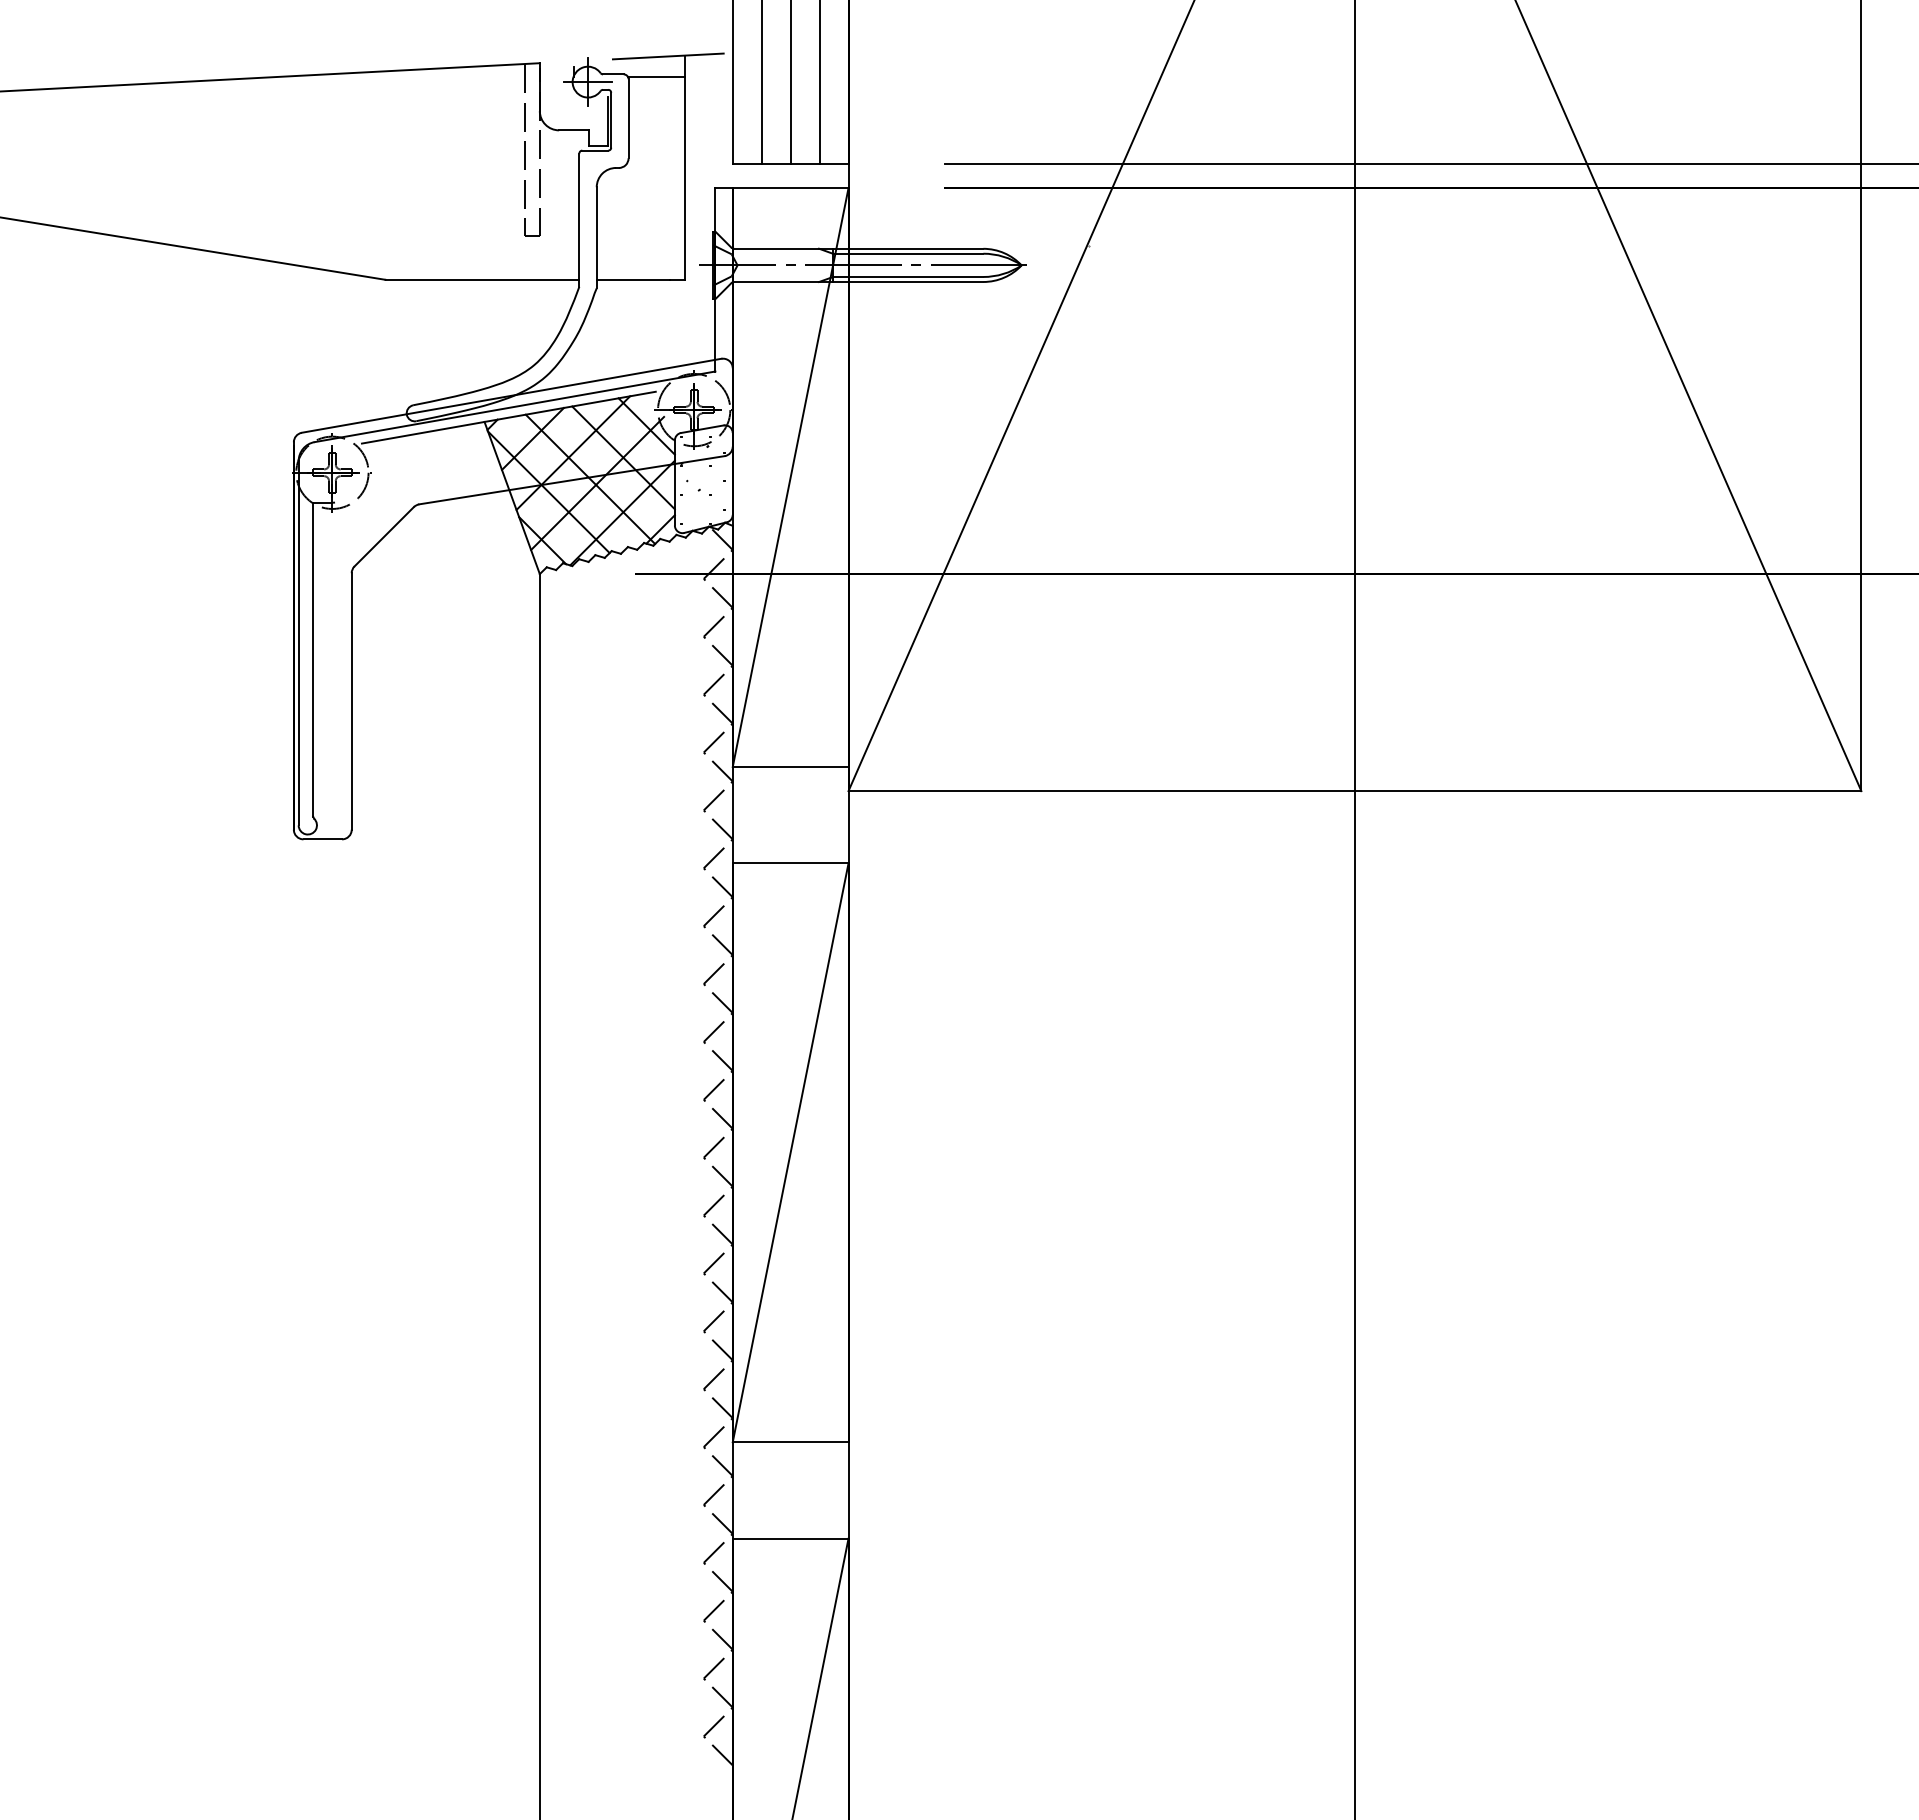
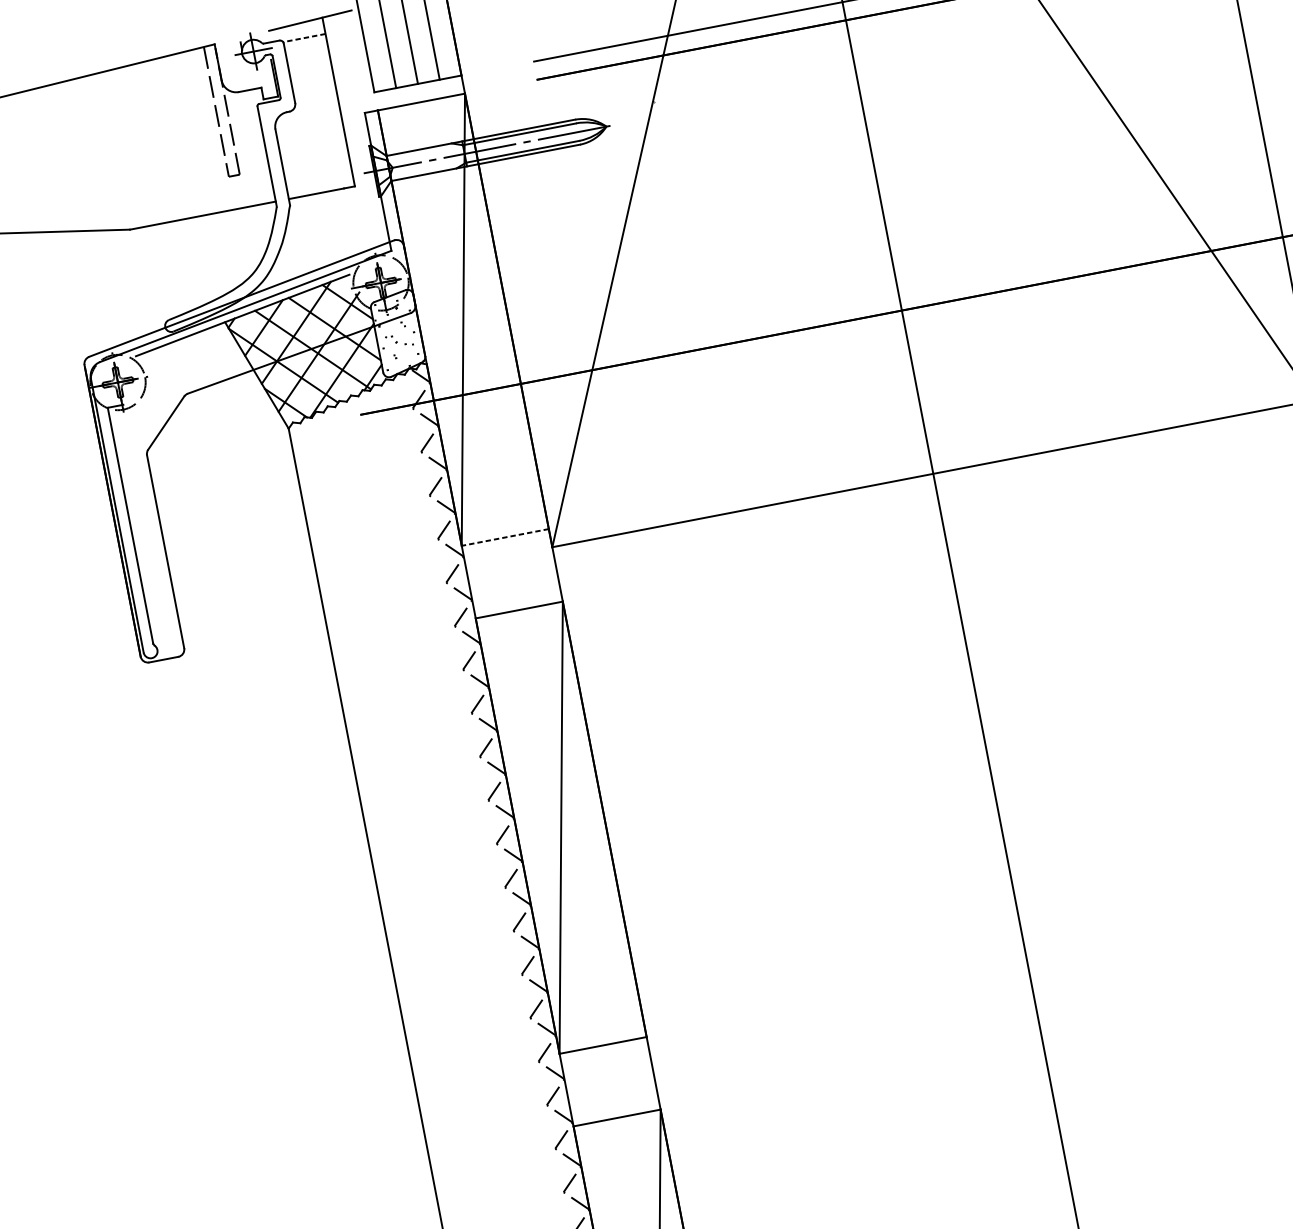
line: (655, 77) -> (303, 38), solid -> dashed
line: (790, 767) -> (505, 537), solid -> dashed

